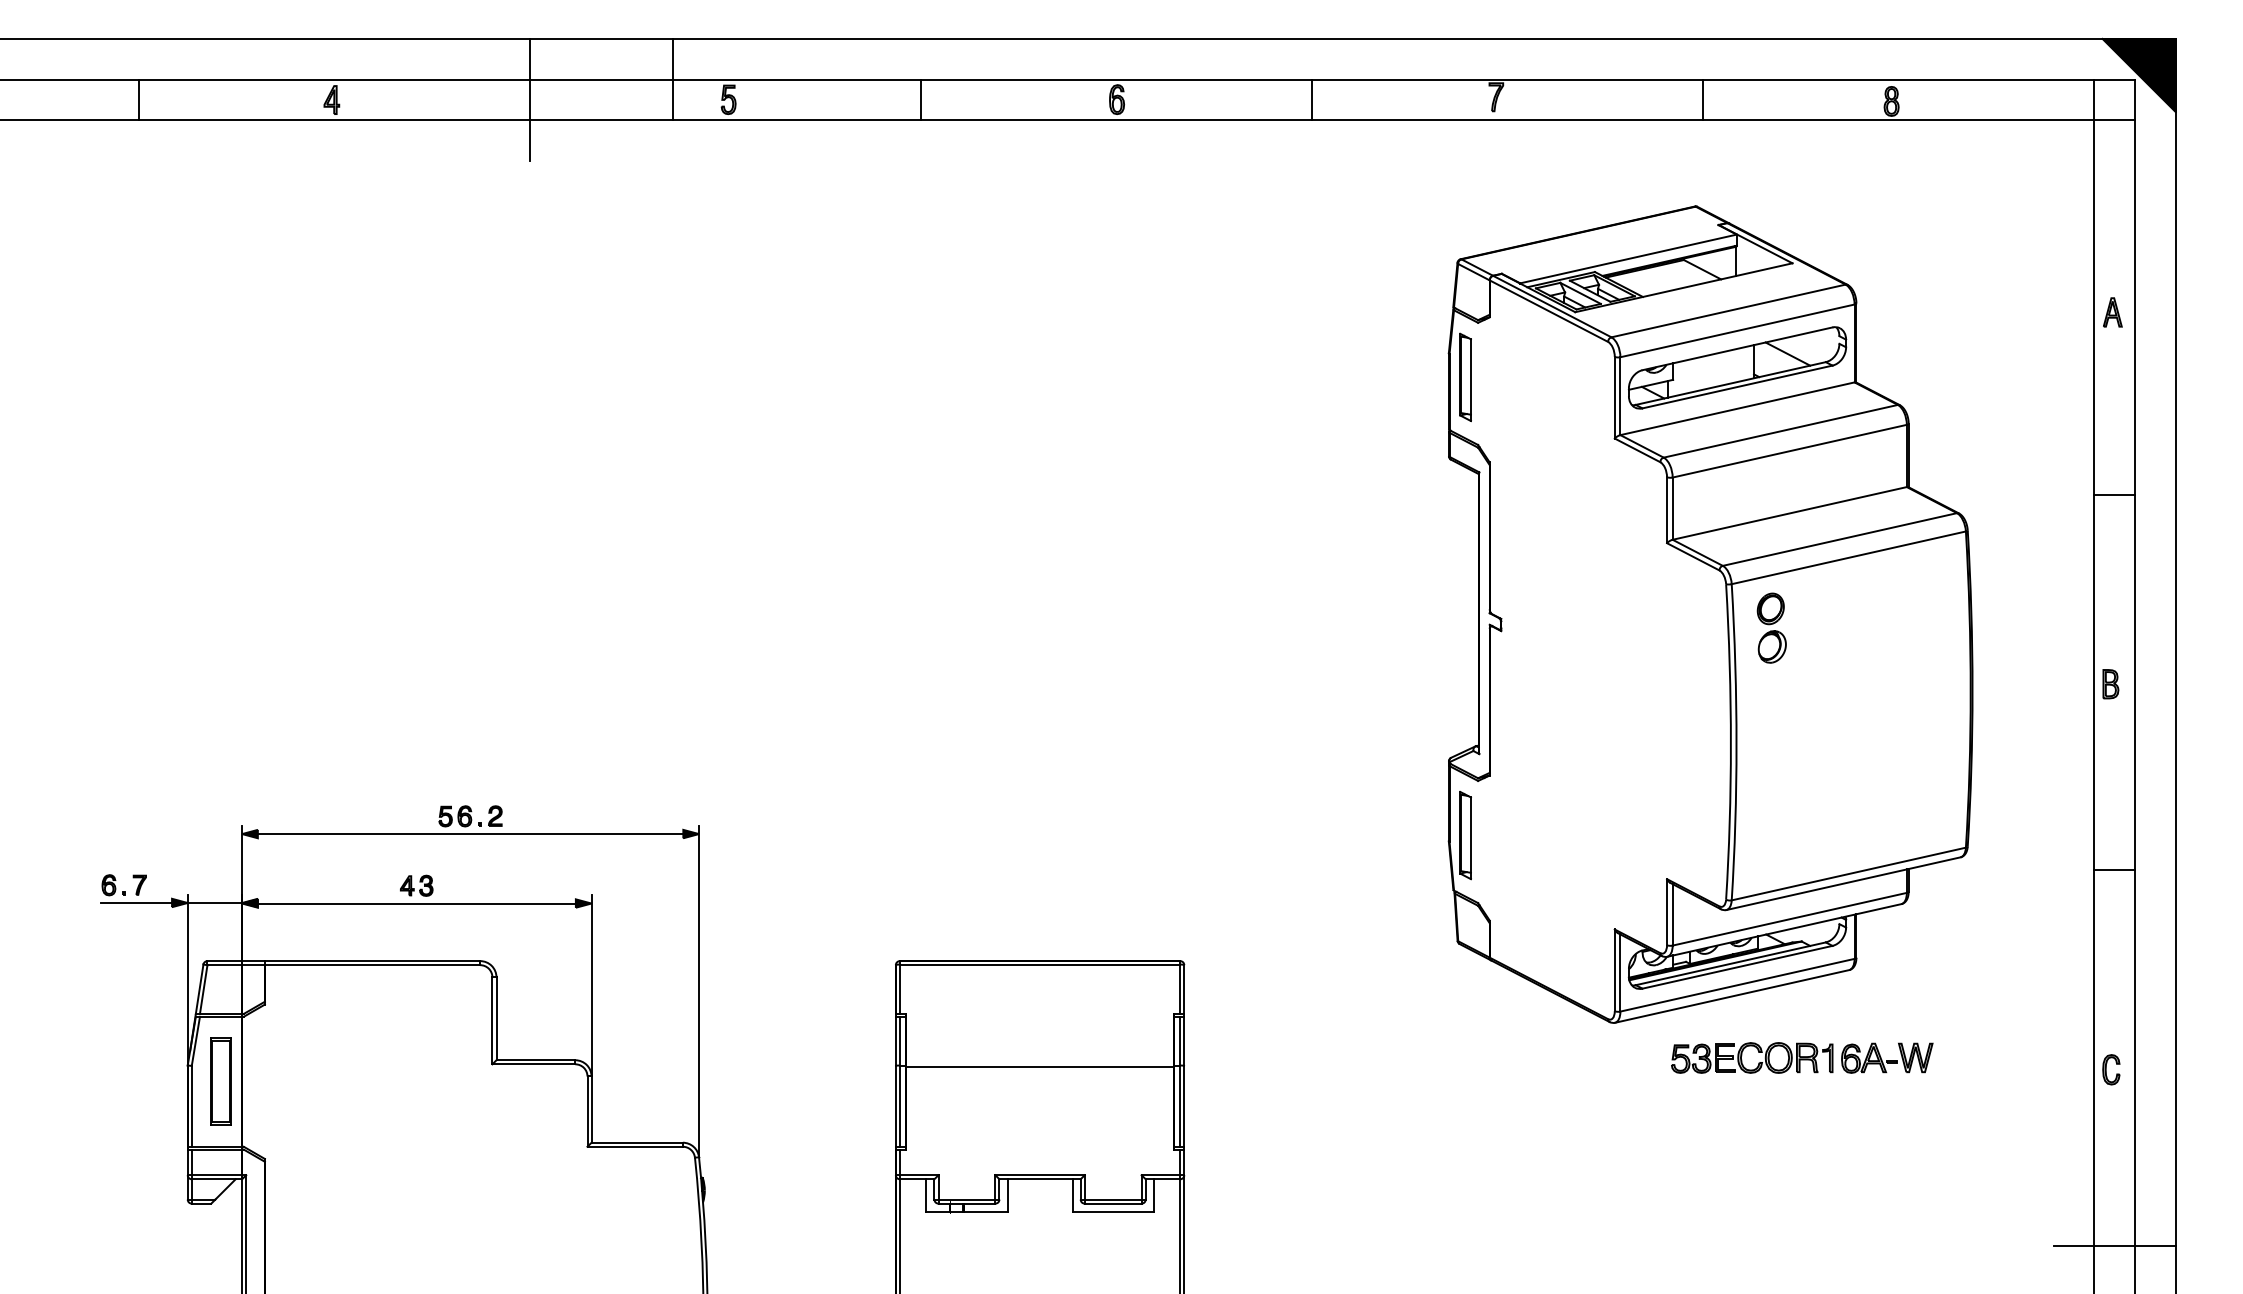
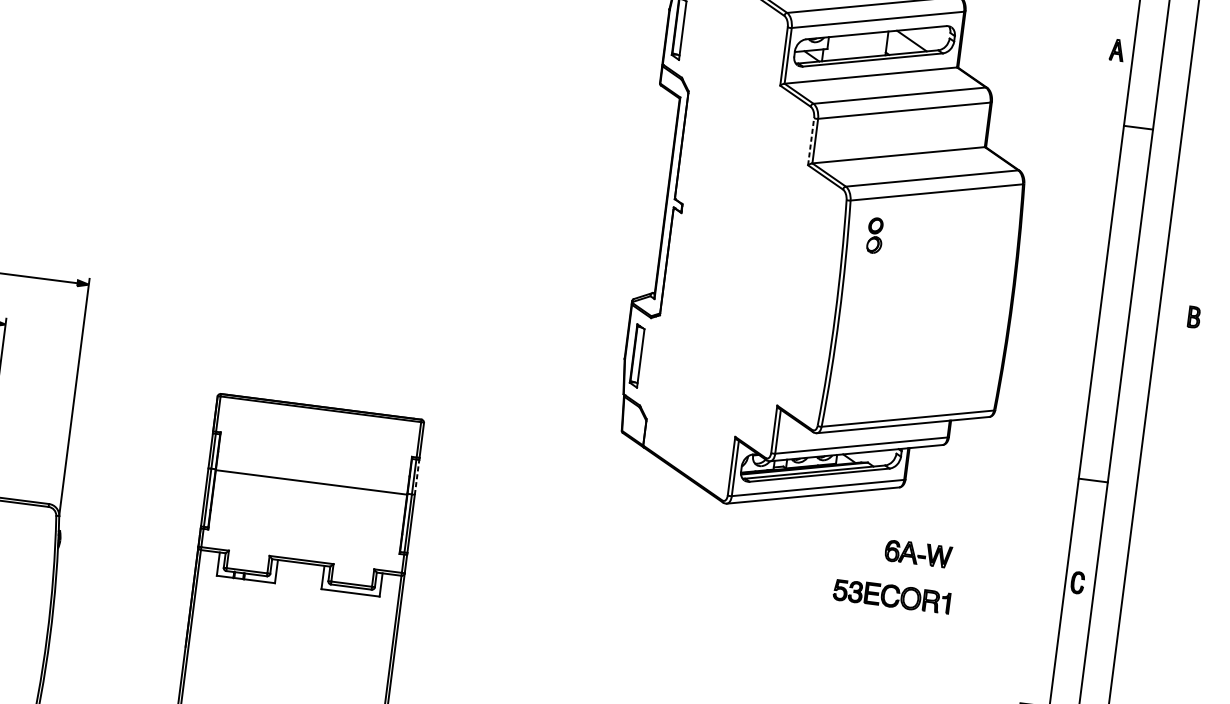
part: (2112, 312) -> (1116, 50), moved
line: (2114, 495) -> (1138, 127), moved
line: (1667, 509) -> (811, 141), solid -> dashed
part: (1771, 627) -> (875, 235), size x0.7
part: (2110, 684) -> (1193, 317), moved
line: (2114, 870) -> (1093, 480), moved
line: (1184, 1041) -> (417, 477), solid -> dashed
part: (1758, 1052) -> (896, 592), moved

